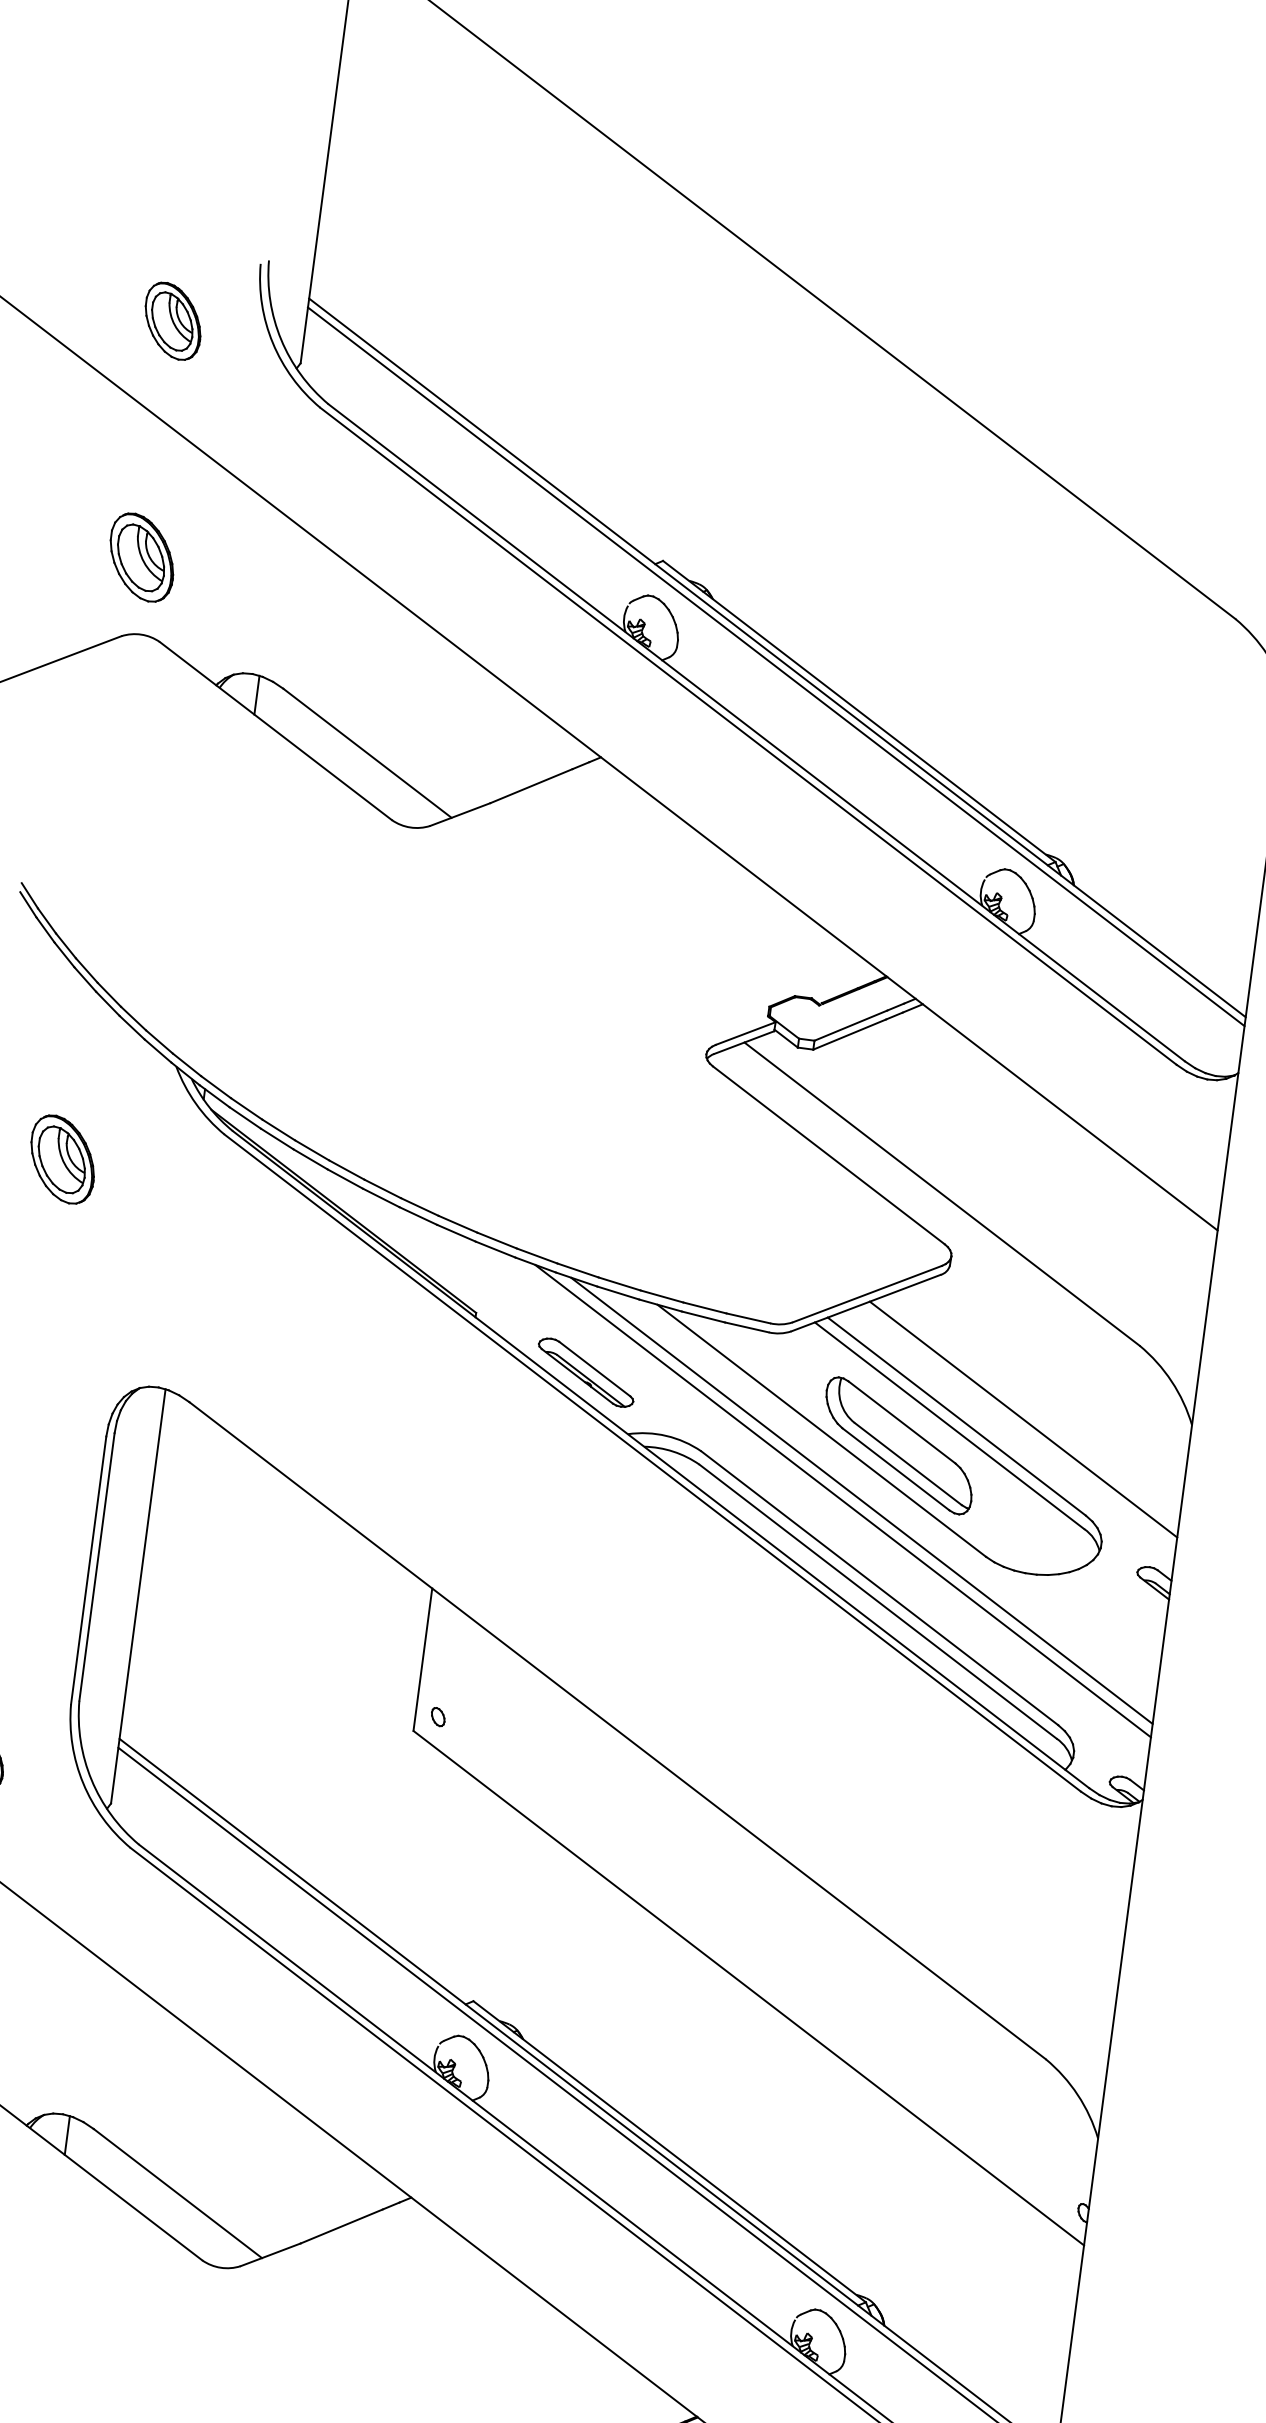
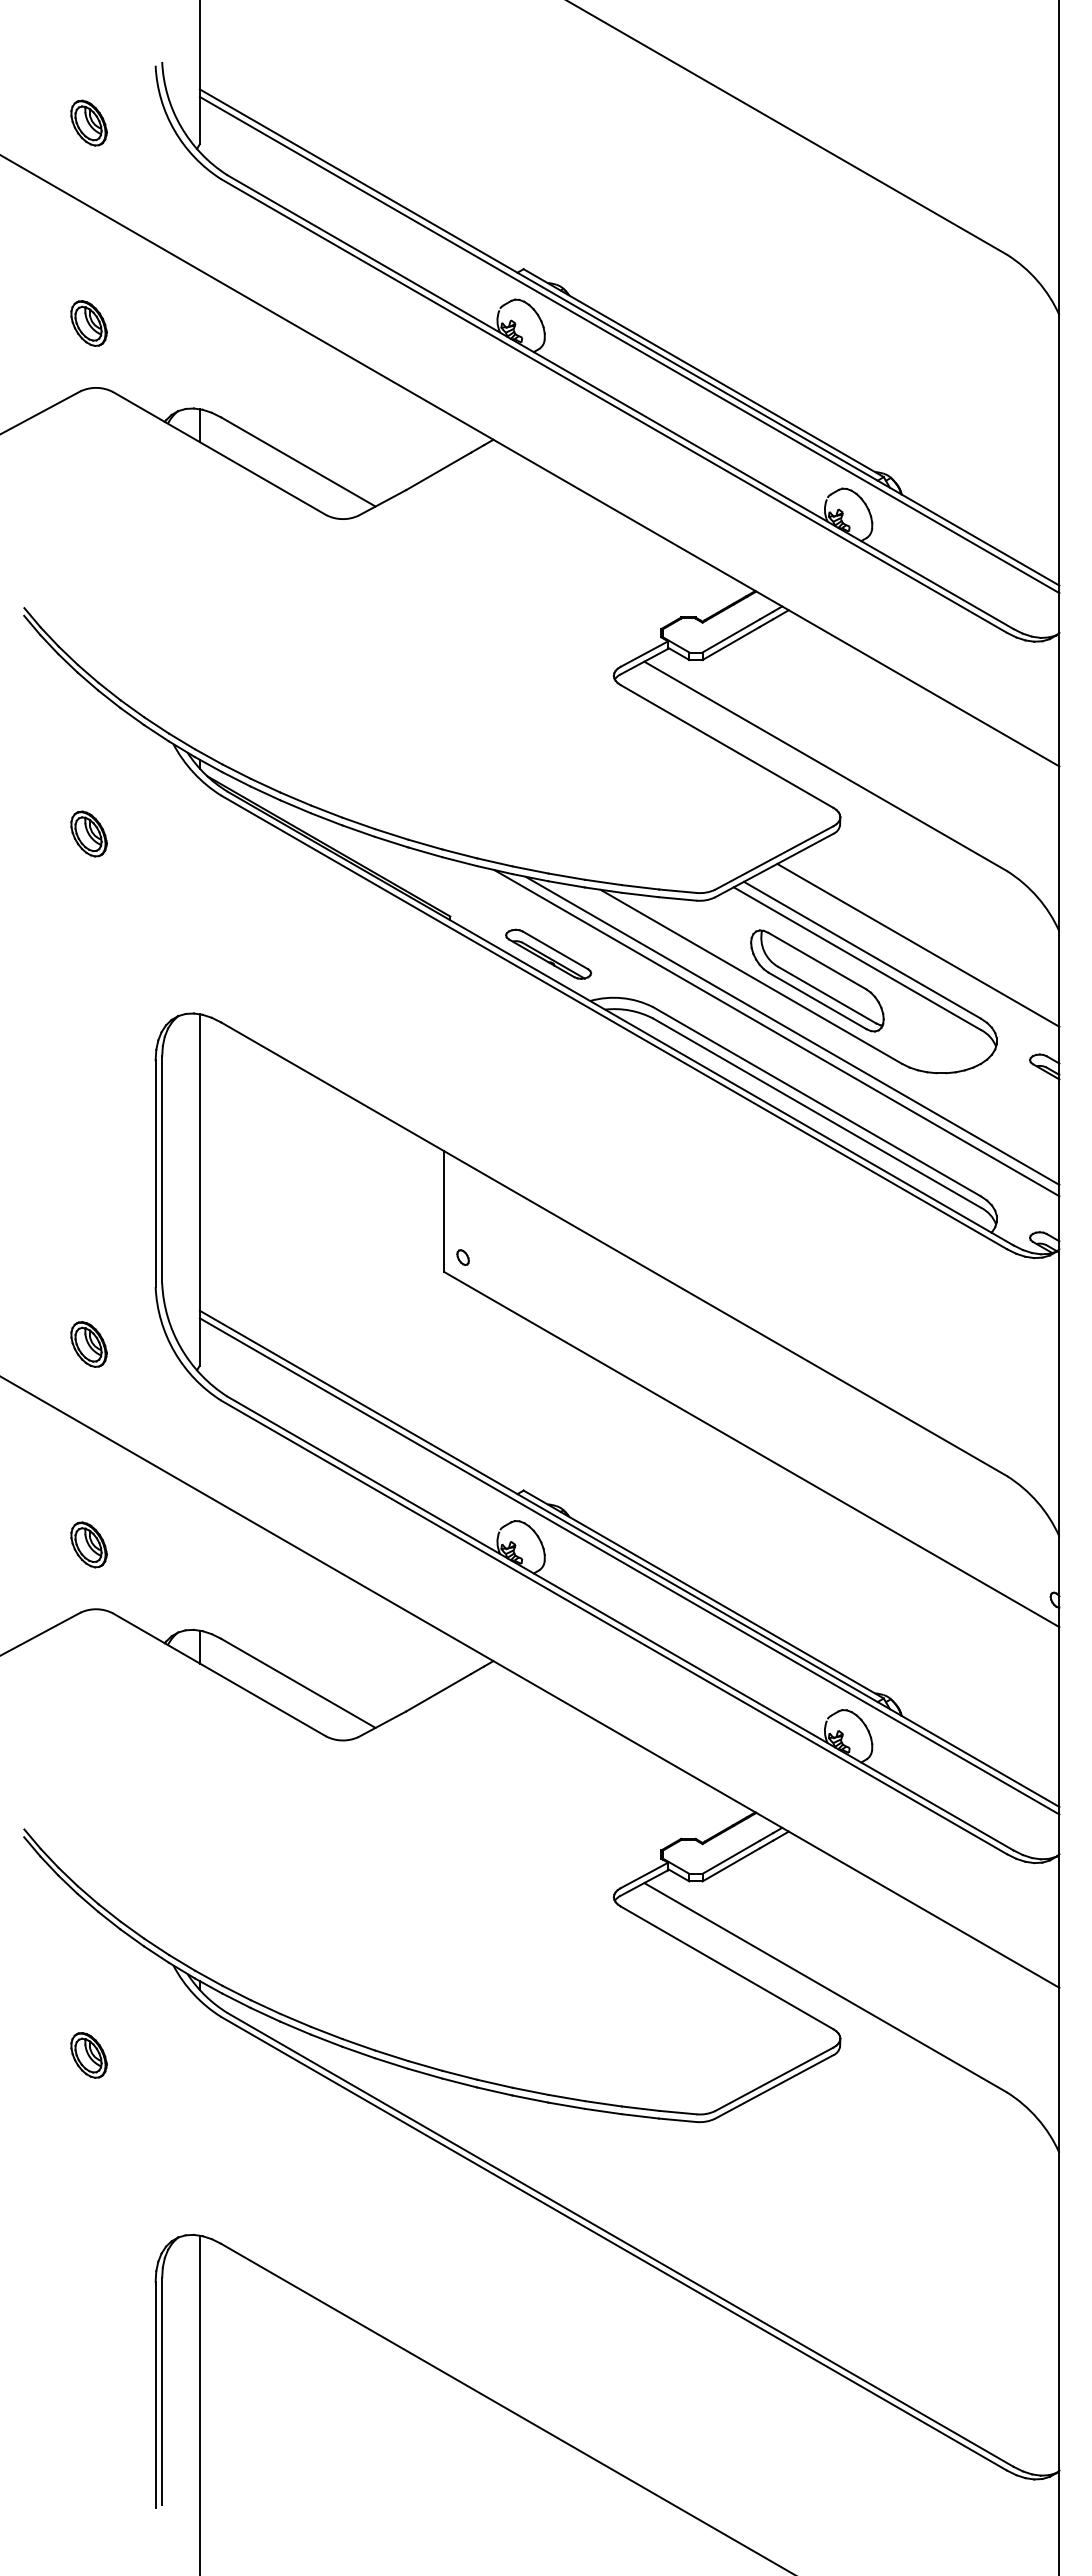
part: (172, 320) -> (88, 122), size x0.71
part: (141, 557) -> (88, 323), size x0.62
part: (62, 1158) -> (88, 833), size x0.62

